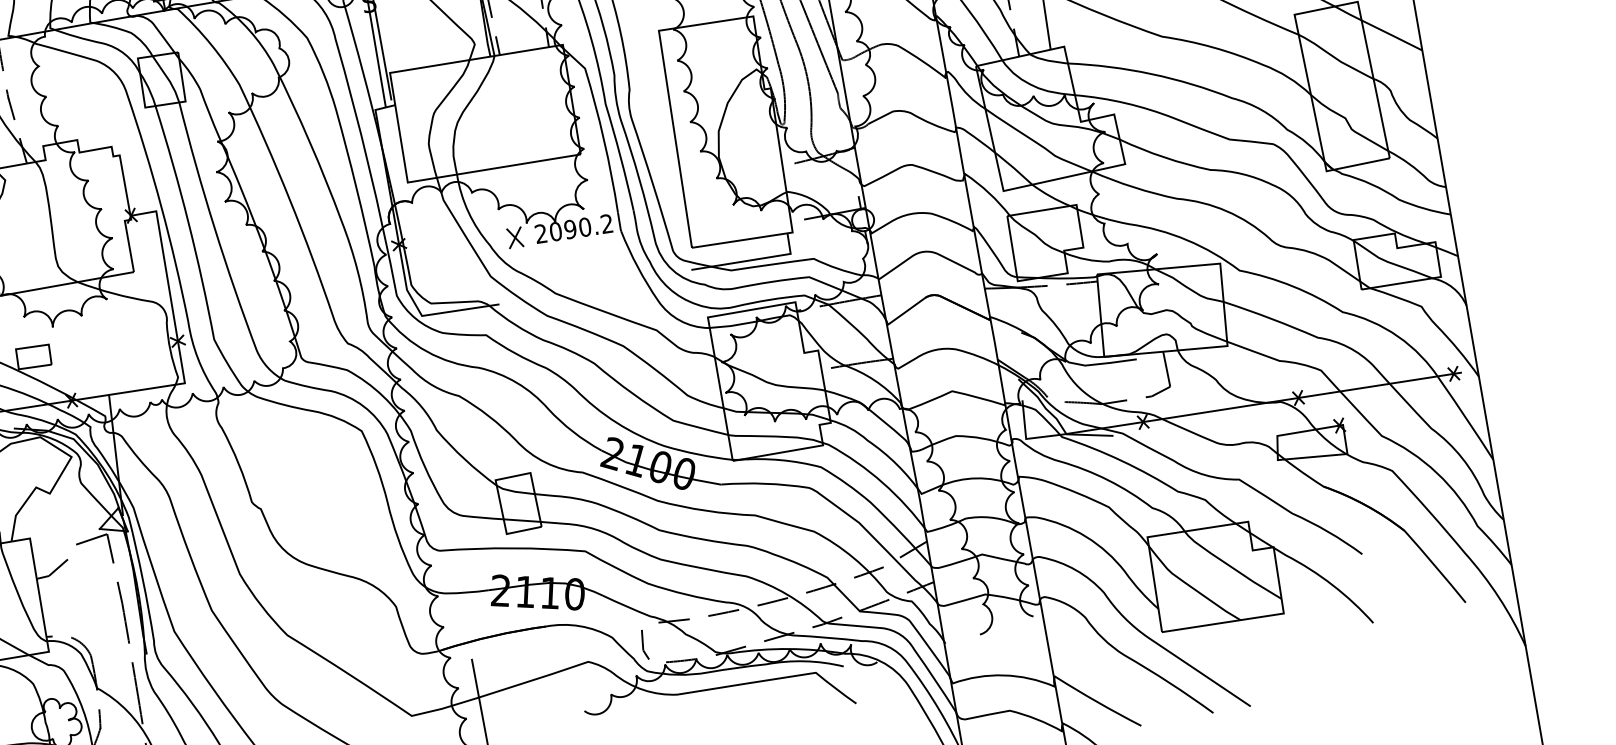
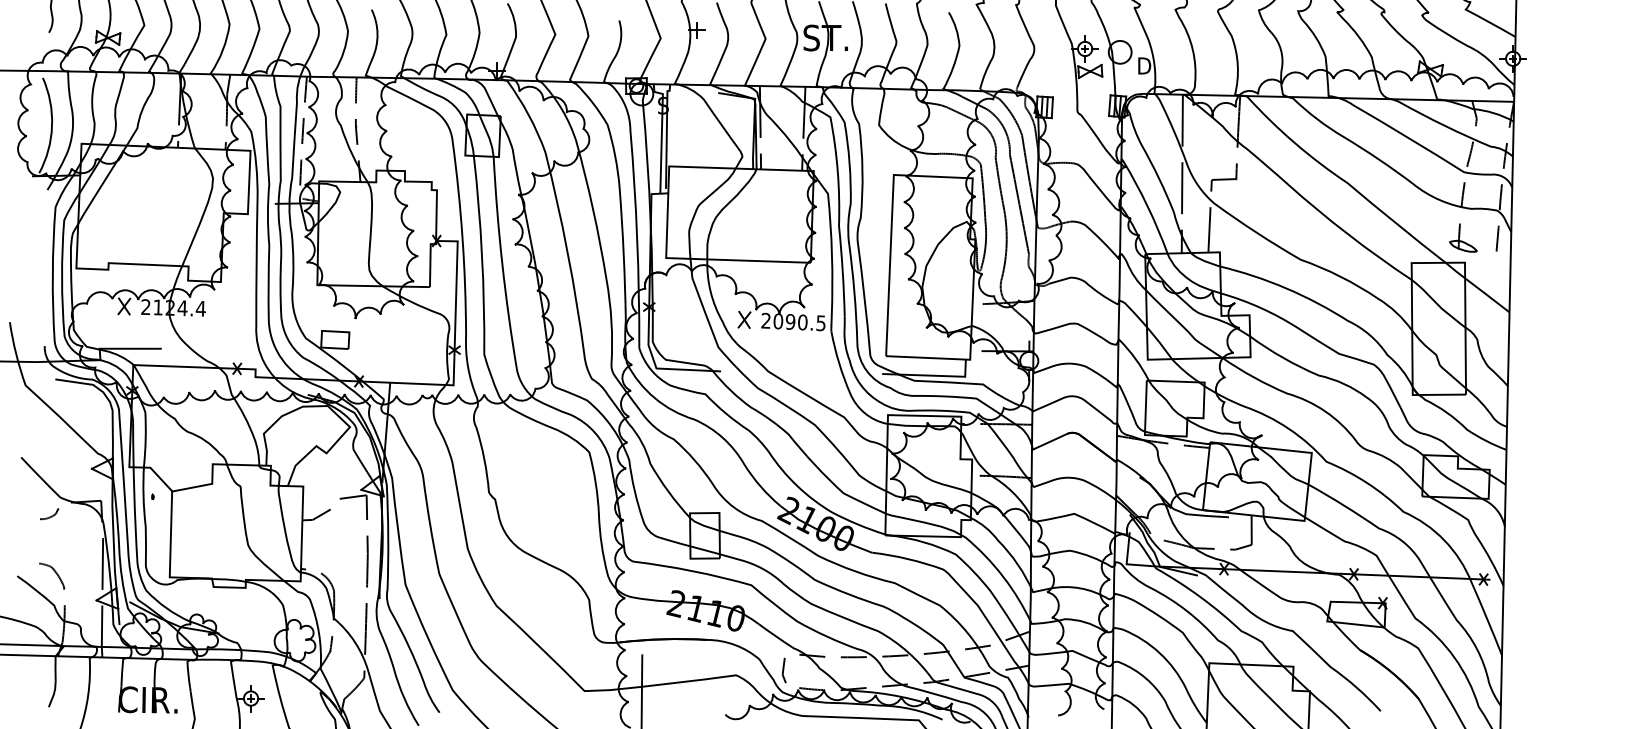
text: (606, 224) -> (820, 323), 2090.2 -> 2090.5

